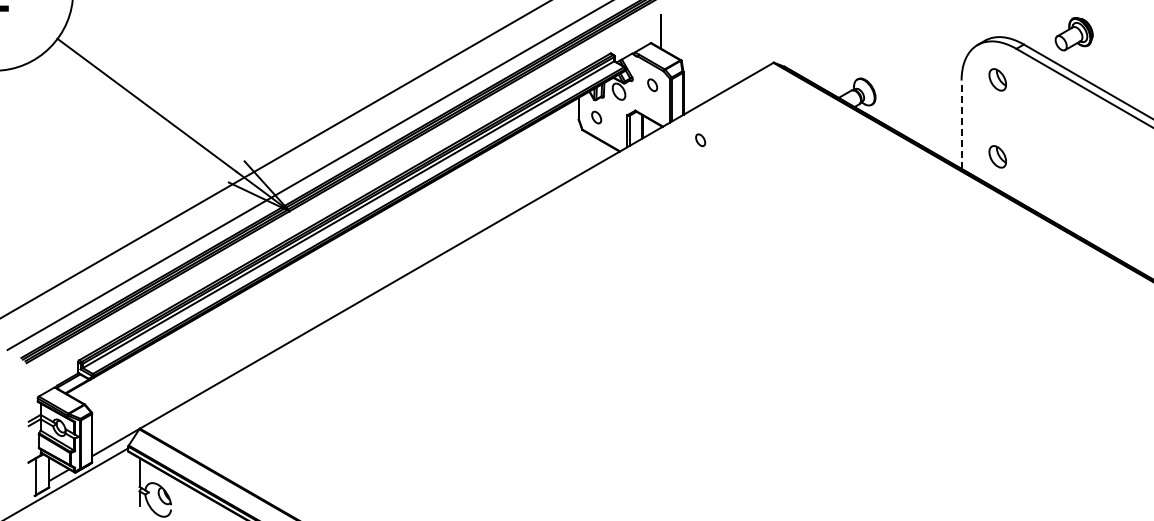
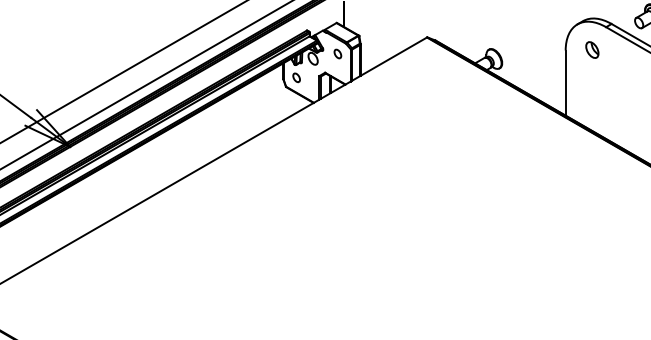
line: (961, 124) -> (565, 82), dashed -> solid
part: (700, 139) -> (373, 94), removed
part: (997, 156) -> (592, 106), removed

